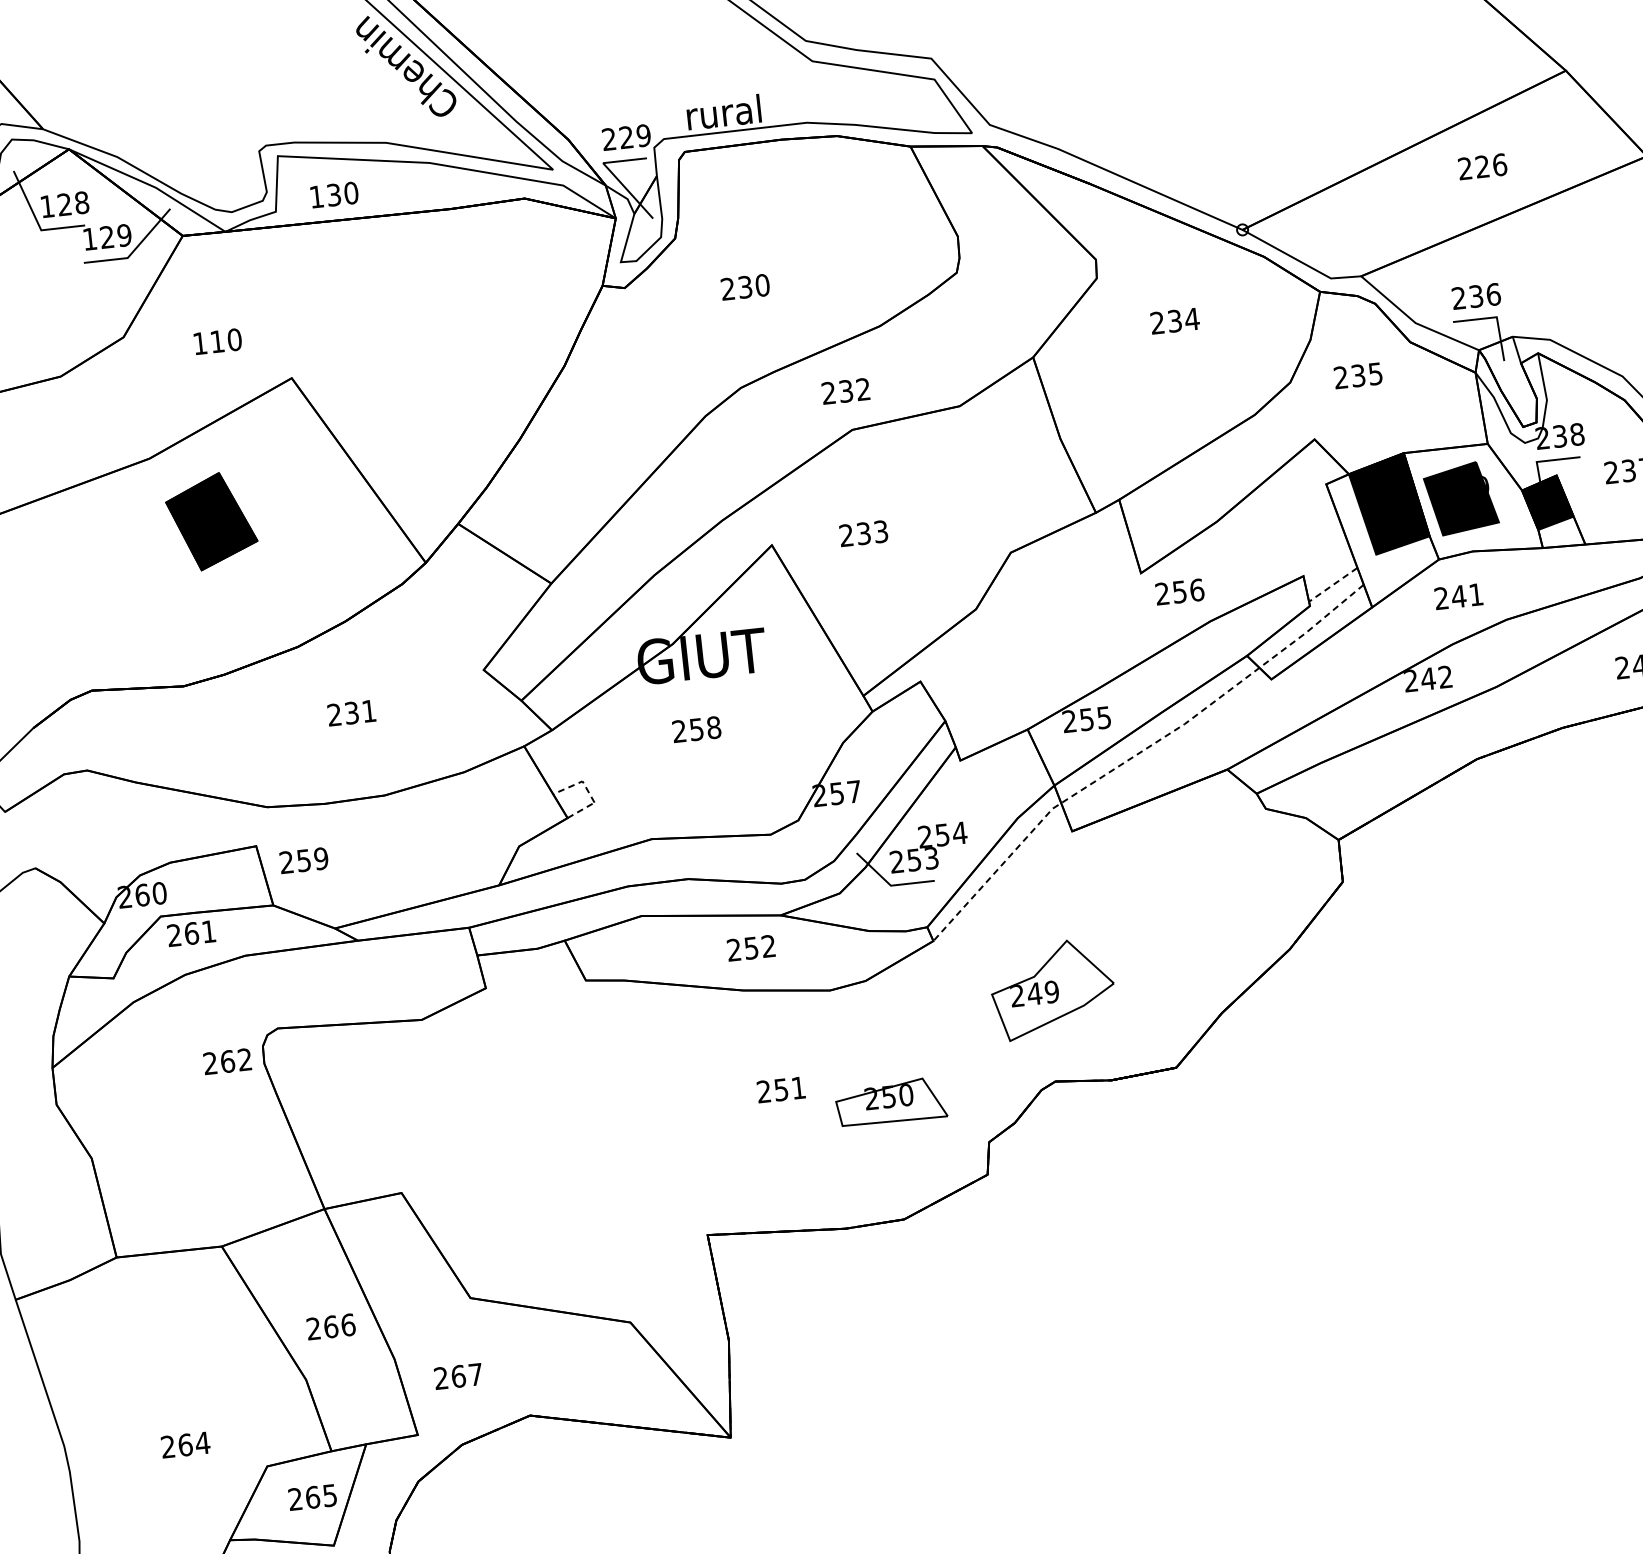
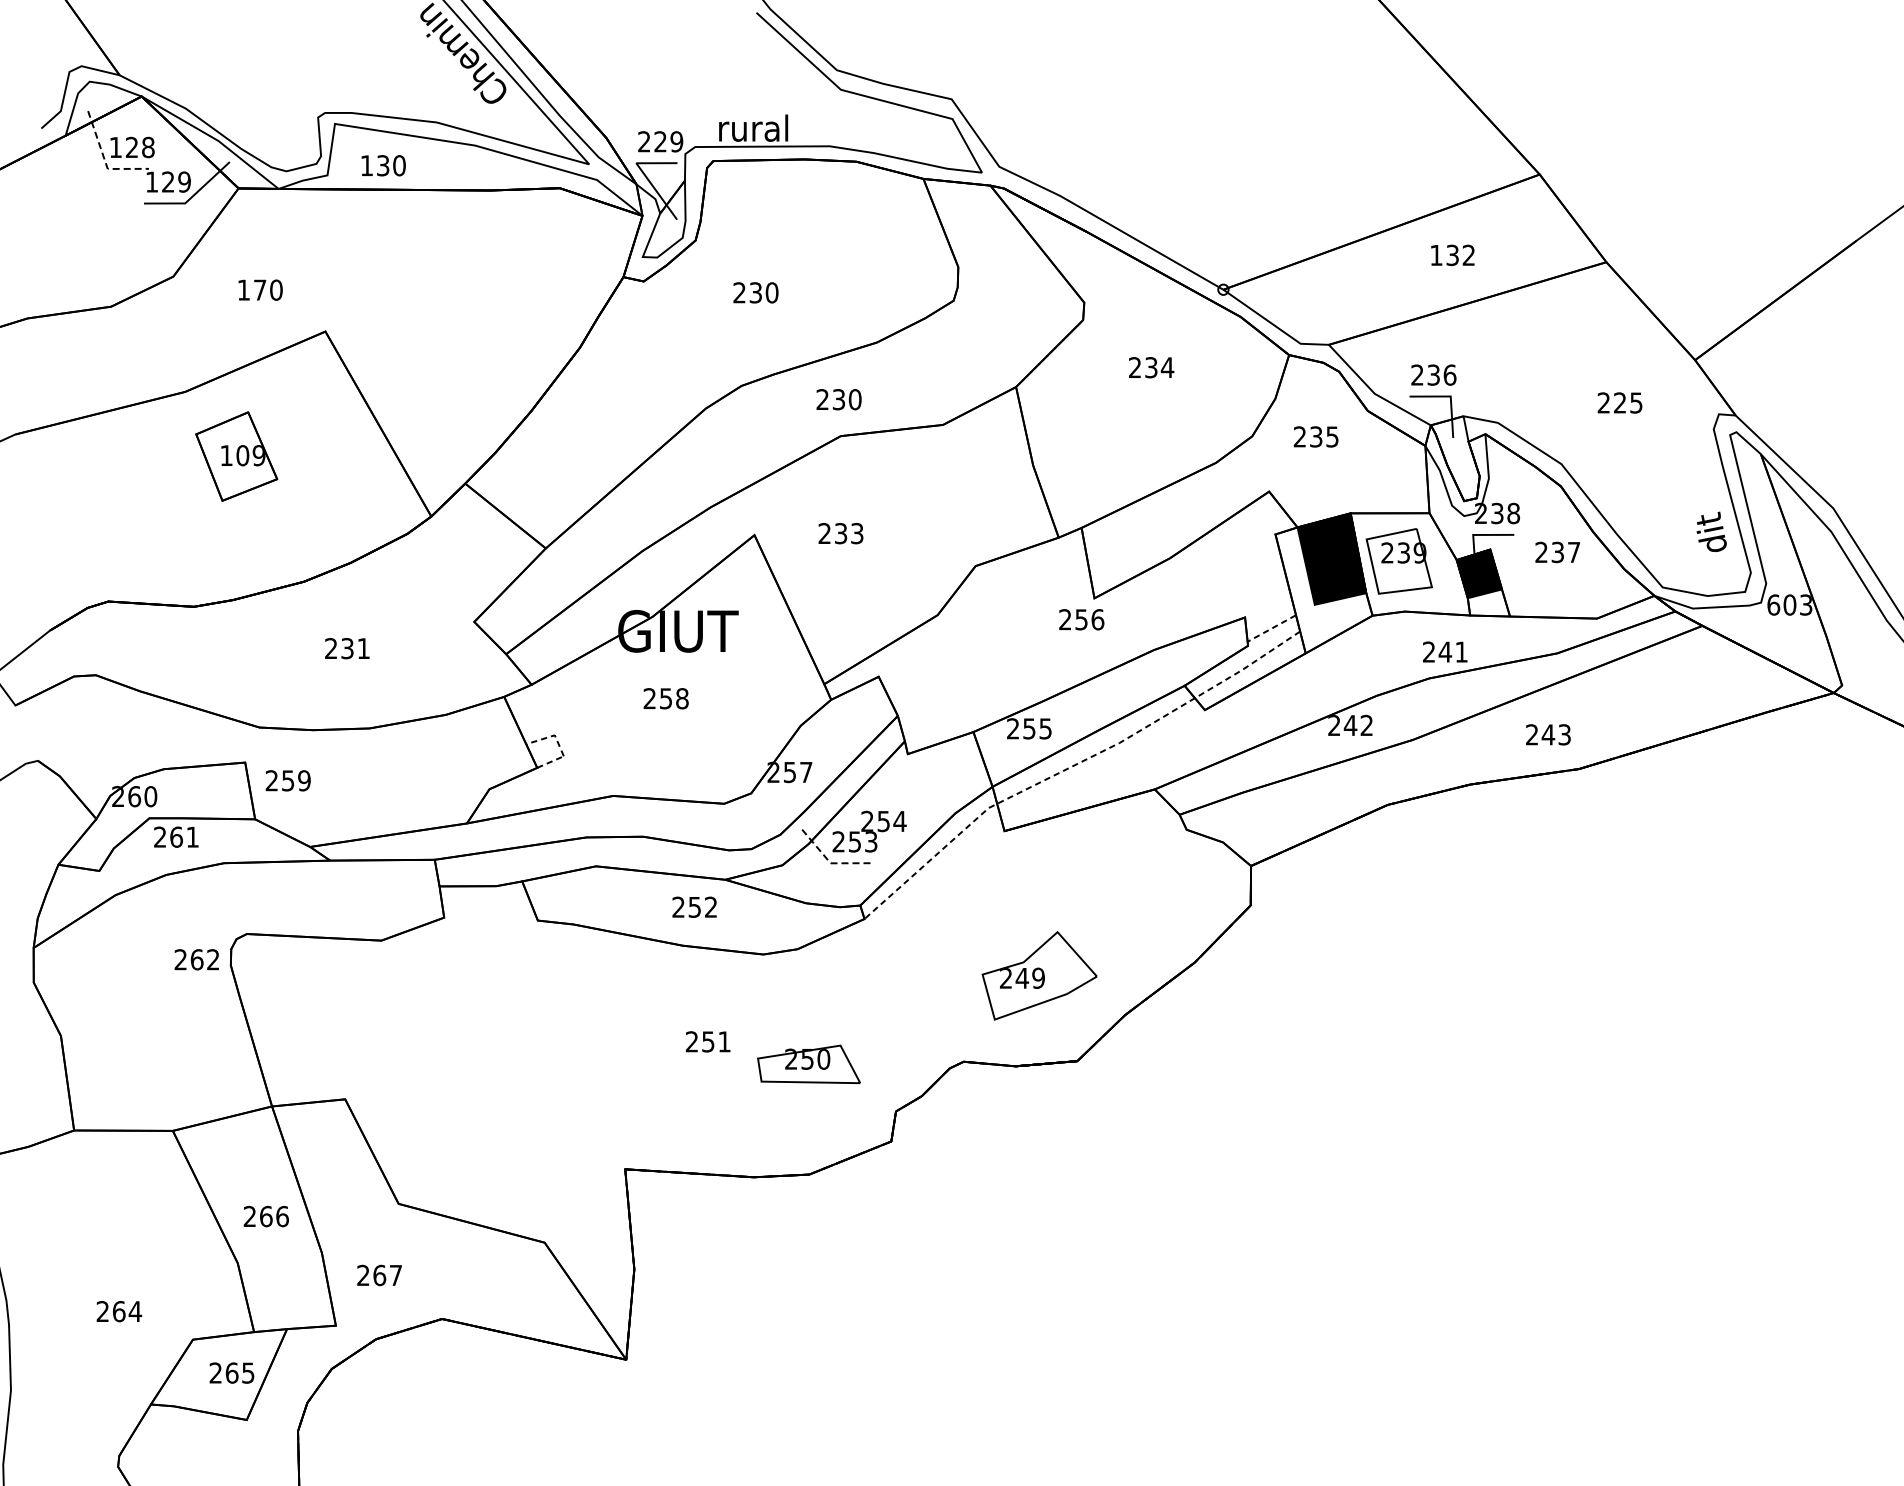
text: (1482, 166) -> (1452, 255), 226 -> 132
line: (36, 221) -> (104, 160), solid -> dashed
text: (217, 340) -> (260, 289), 110 -> 170
text: (862, 389) -> (854, 399), 232 -> 230
fill: (1461, 497) -> (1399, 560), removed
fill: (211, 521) -> (236, 456), removed
text: (1179, 591) -> (1081, 619), moved
text: (1459, 595) -> (1445, 651), moved
line: (890, 884) -> (830, 862), solid -> dashed
part: (1052, 988) -> (1039, 975), moved

